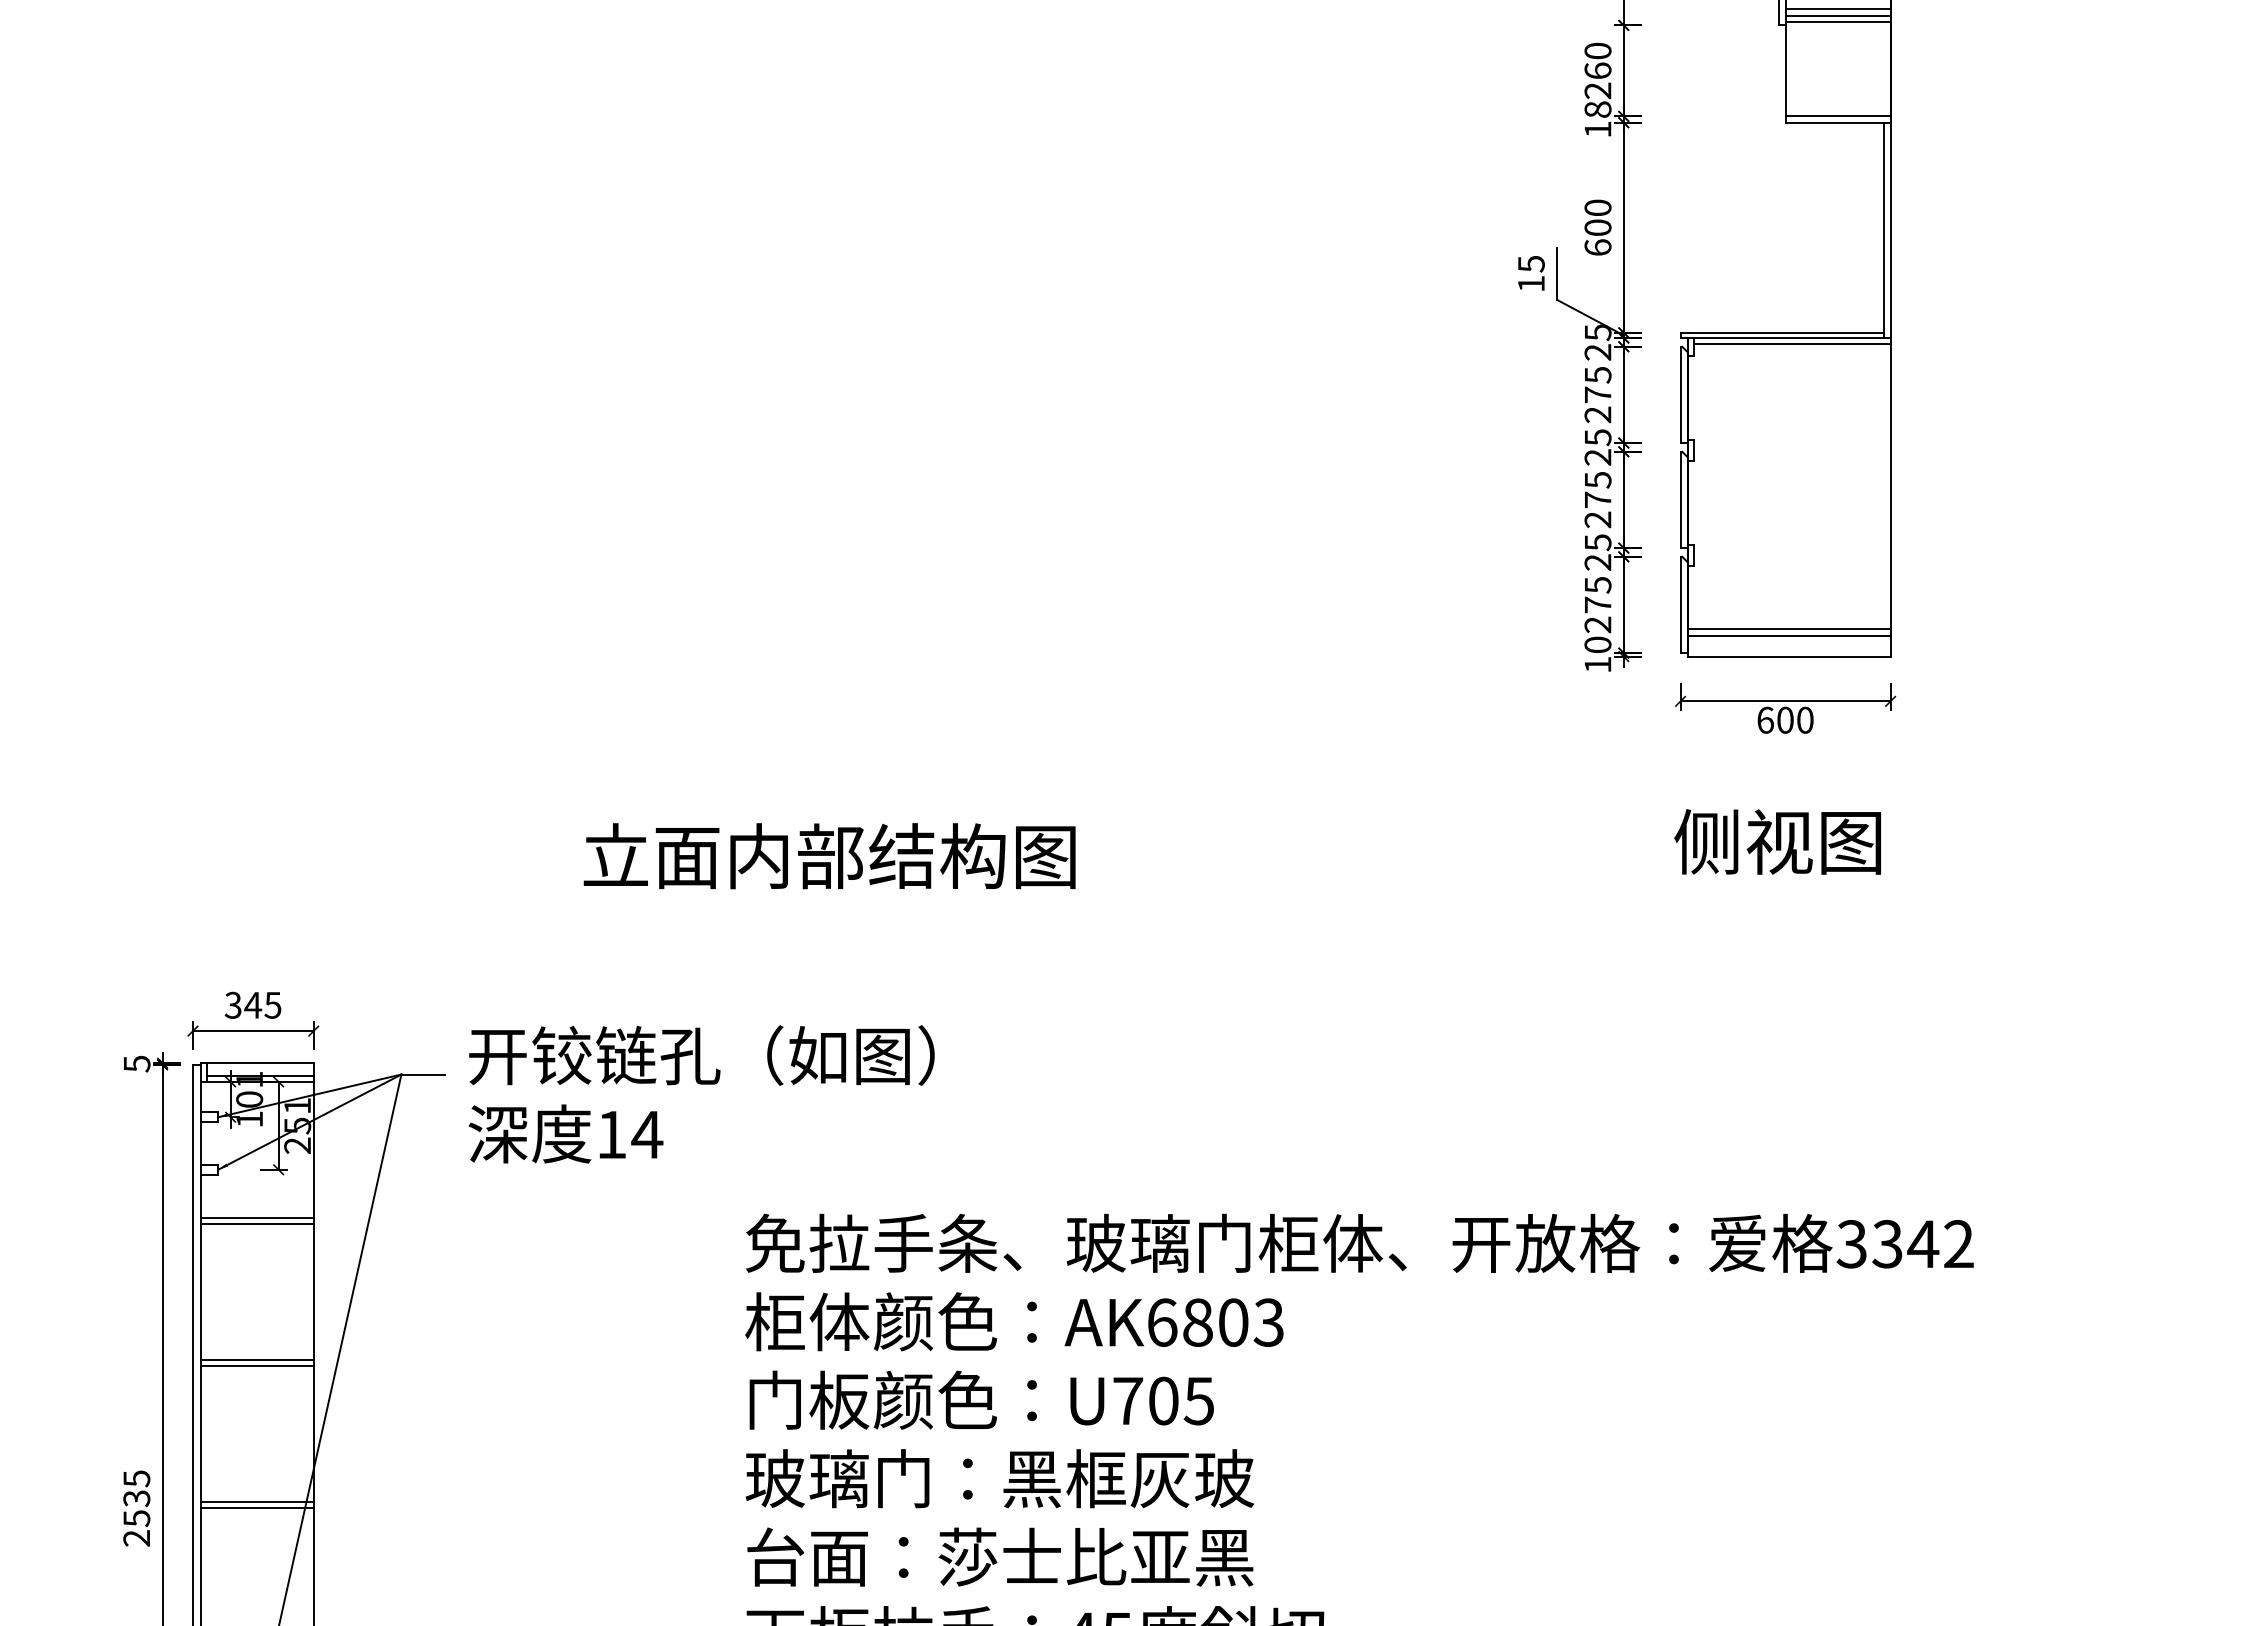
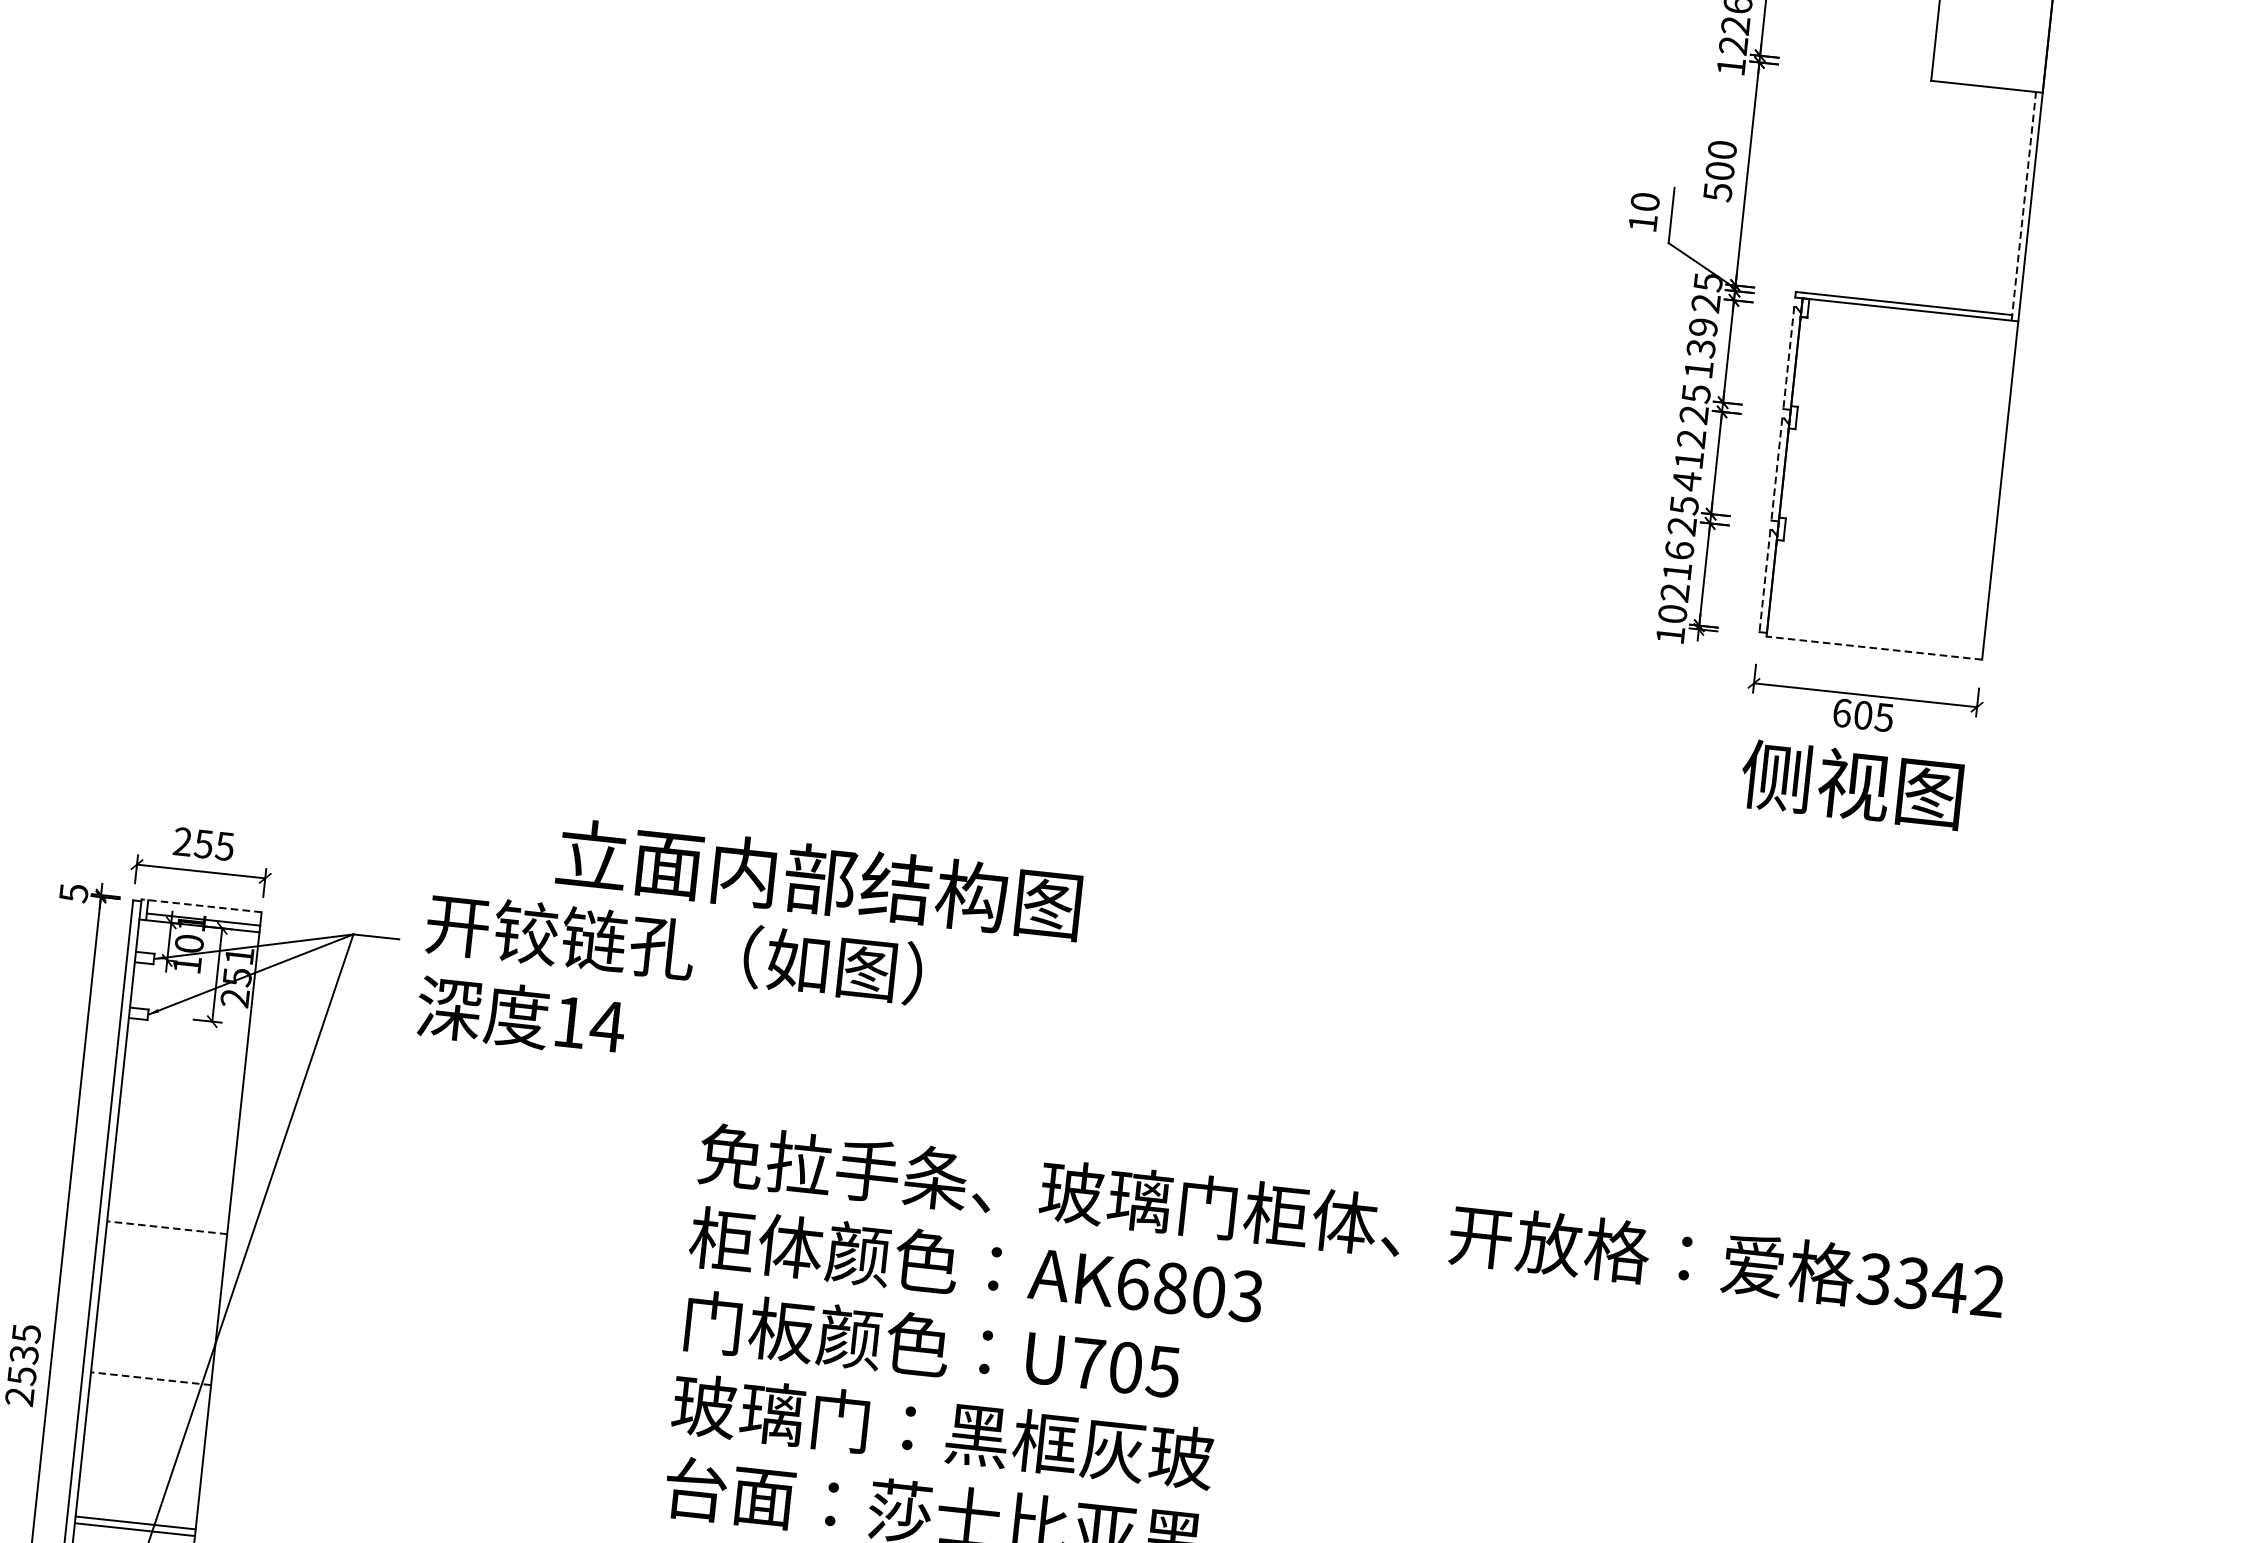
text: (1597, 109) -> (1733, 45), 18 -> 12
line: (1837, 116) -> (1987, 80), removed
line: (1884, 230) -> (2024, 206), solid -> dashed
text: (1597, 247) -> (1717, 191), 600 -> 500
text: (1530, 263) -> (1644, 201), 15 -> 10
line: (1791, 344) -> (1912, 316), removed
text: (1597, 395) -> (1700, 349), 275 -> 139
line: (1680, 395) -> (1788, 358), solid -> dashed
text: (1597, 500) -> (1688, 460), 275 -> 412
line: (1680, 500) -> (1776, 470), solid -> dashed
text: (1597, 594) -> (1677, 560), 275 -> 216
line: (1680, 605) -> (1764, 581), solid -> dashed
line: (1788, 629) -> (1876, 619), removed
line: (1788, 635) -> (1876, 625), removed
line: (1789, 656) -> (1874, 648), solid -> dashed
text: (1804, 719) -> (1883, 716), 600 -> 605
text: (1777, 841) -> (1851, 784), moved
text: (829, 856) -> (819, 879), moved
text: (243, 1005) -> (193, 843), 345 -> 255
line: (257, 1063) -> (201, 906), solid -> dashed
line: (256, 1217) -> (183, 1069), removed
line: (256, 1224) -> (182, 1077), removed
line: (256, 1359) -> (167, 1220), removed
line: (257, 1366) -> (167, 1228), solid -> dashed
line: (256, 1502) -> (150, 1372), removed
line: (257, 1508) -> (151, 1378), solid -> dashed

